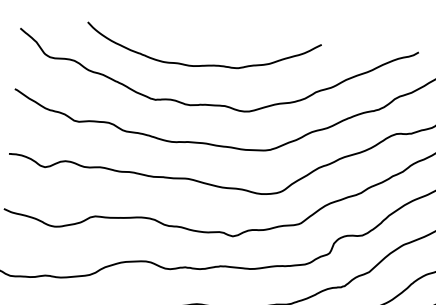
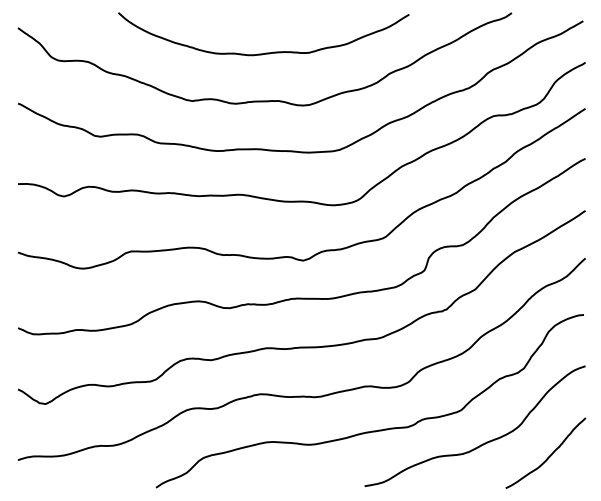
curve: (203, 64) -> (265, 52), moved

